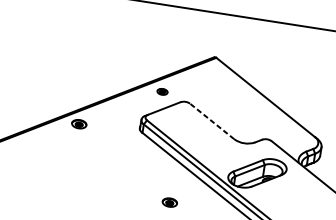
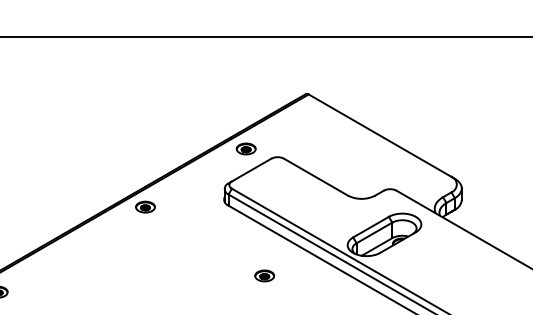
part: (162, 91) -> (245, 148), size x1.43
line: (211, 121) -> (315, 177), dashed -> solid
part: (169, 202) -> (264, 275), moved

